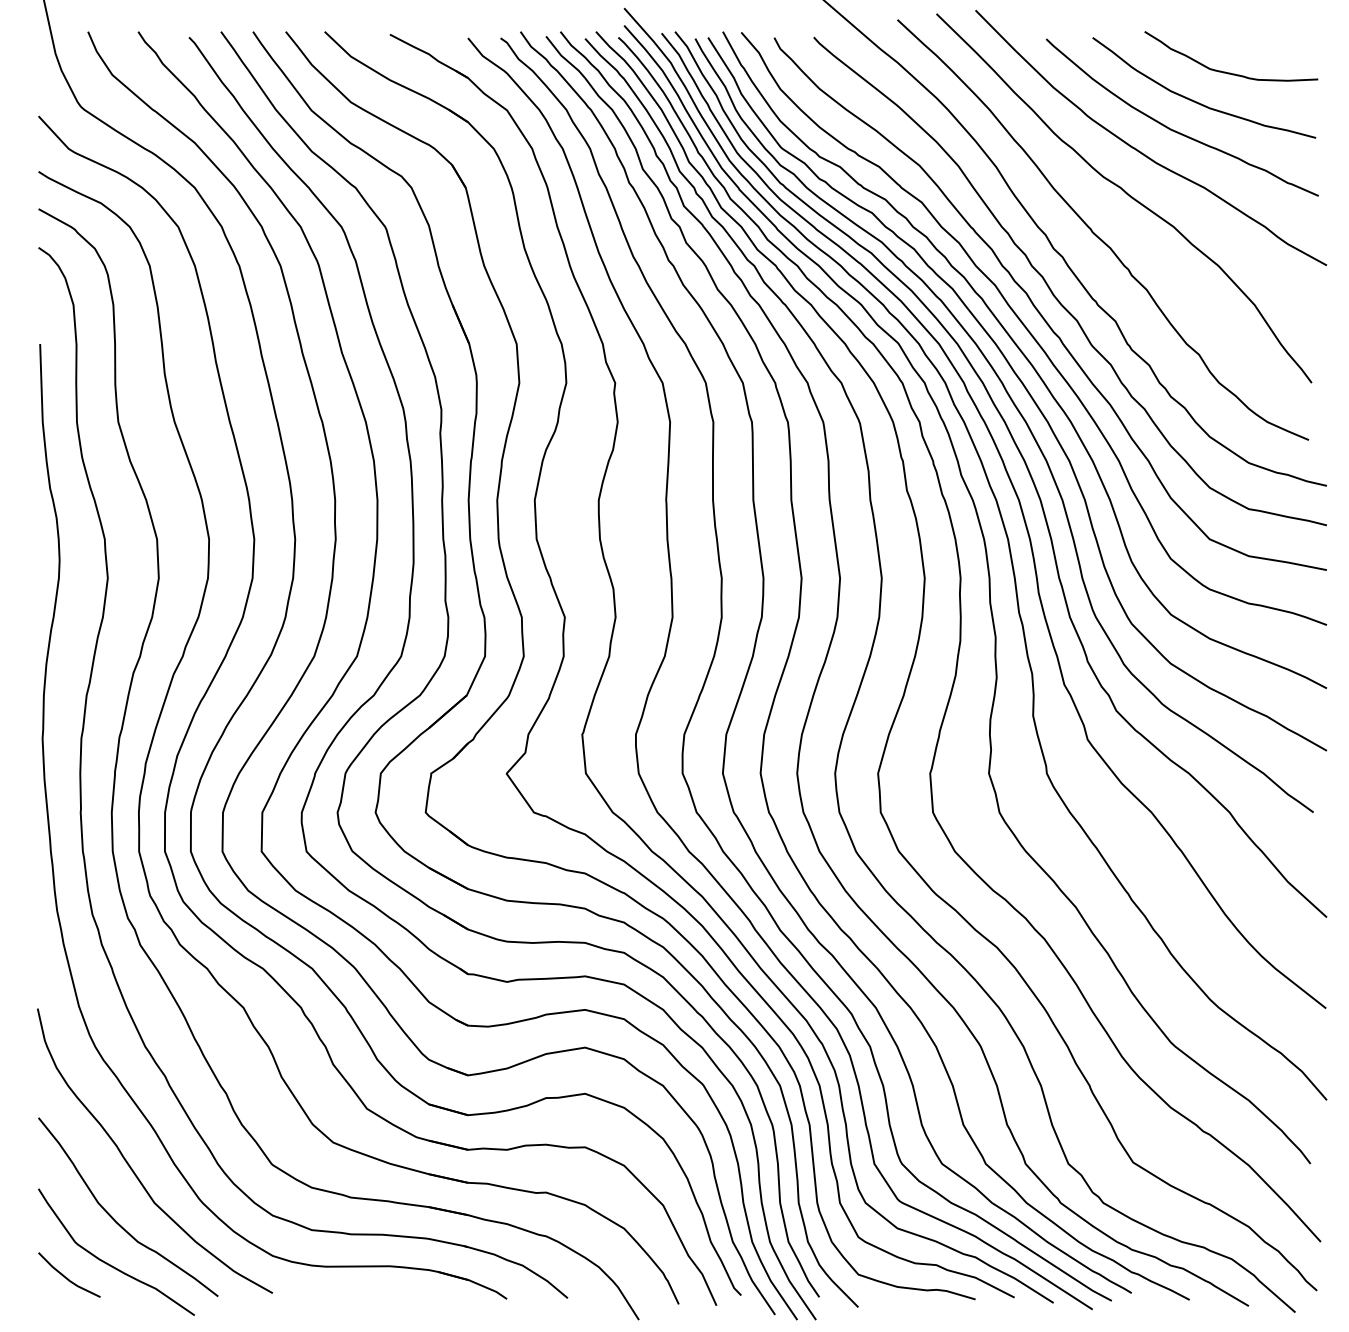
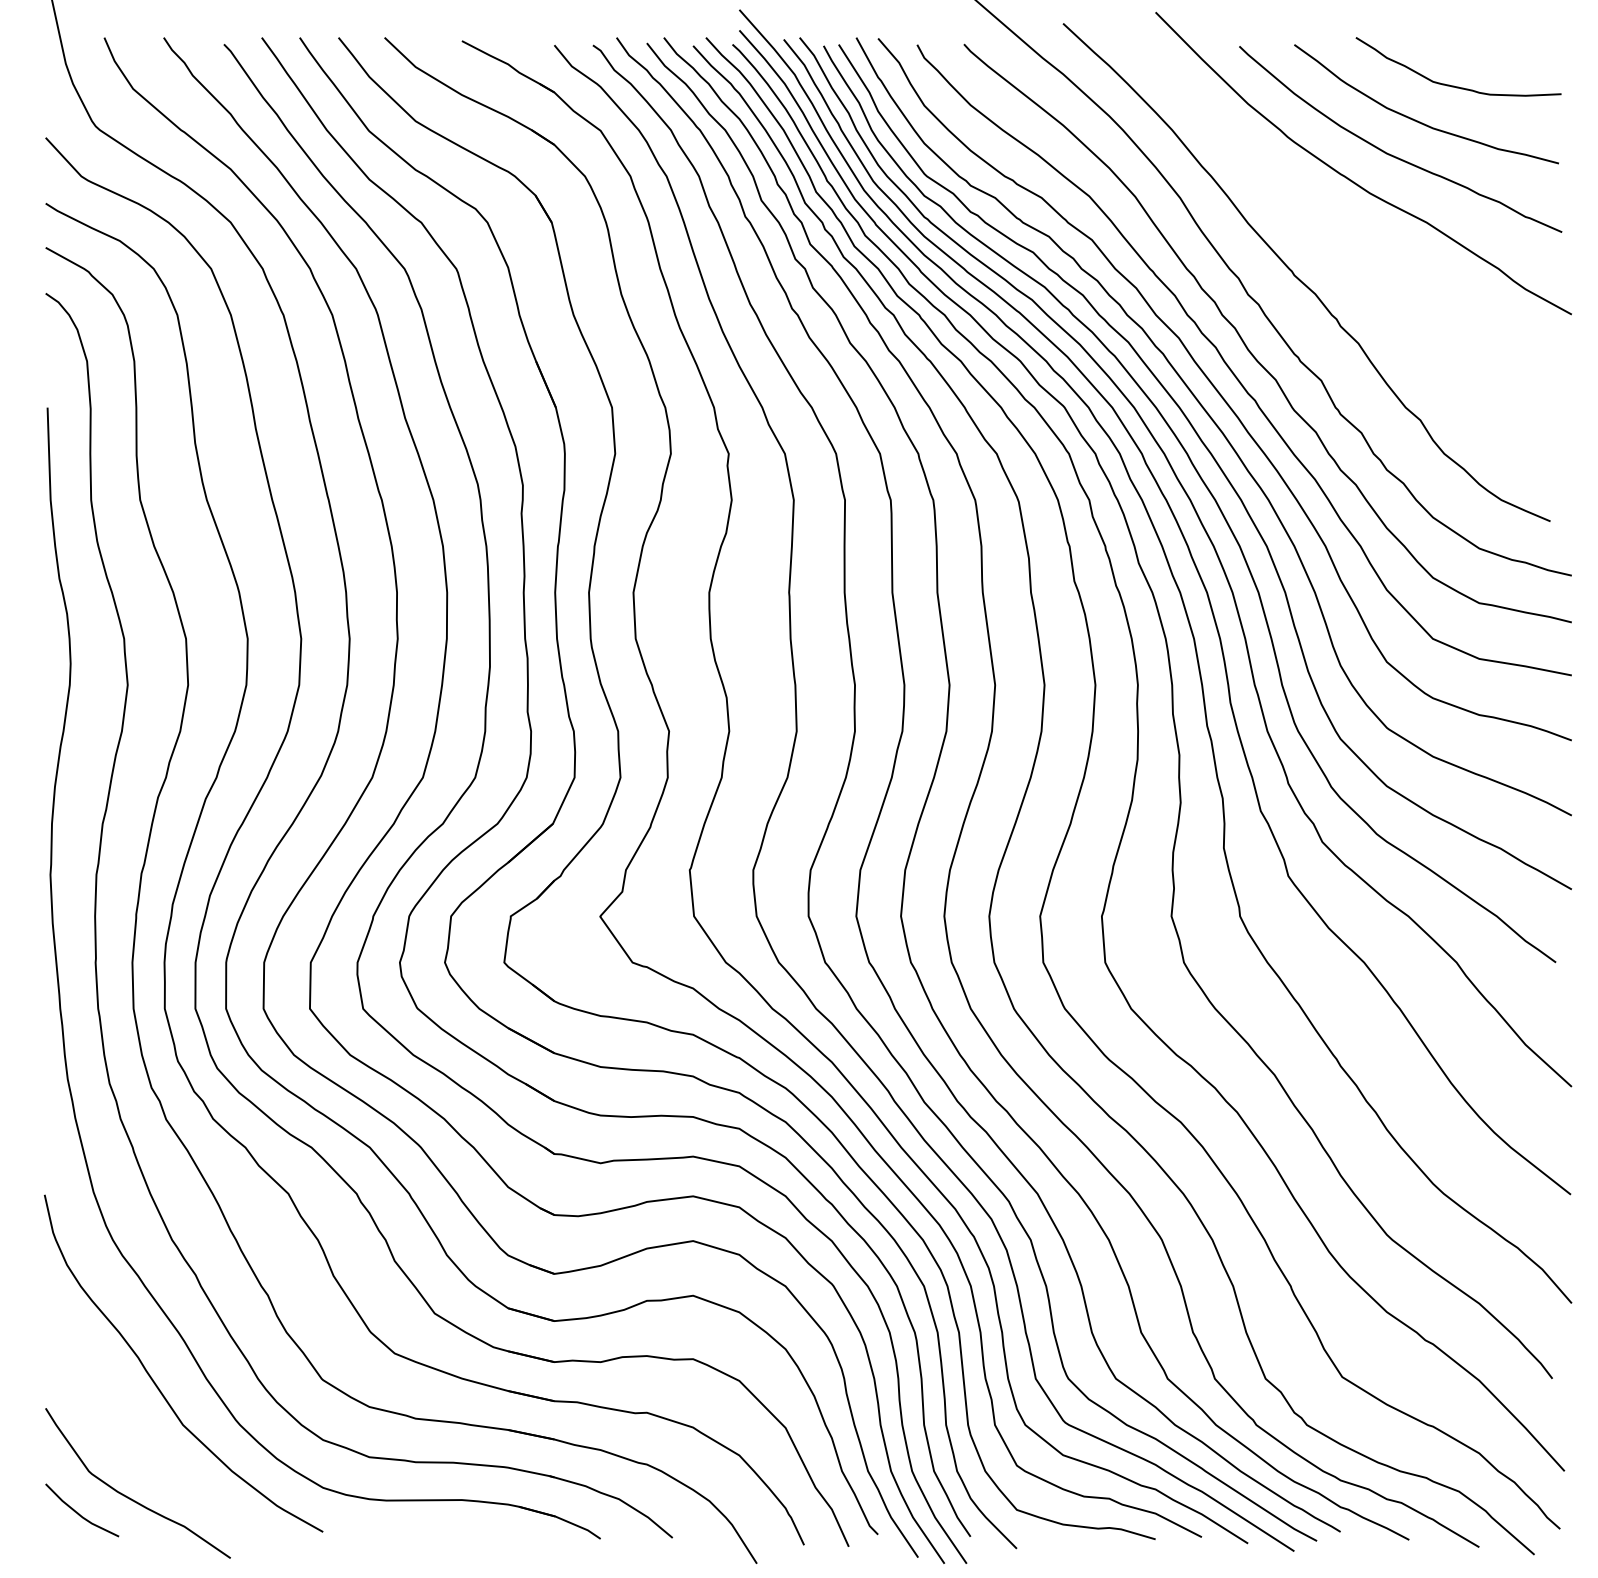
curve: (1126, 194) -> (1334, 230), removed
curve: (113, 1217) -> (134, 1442), removed

